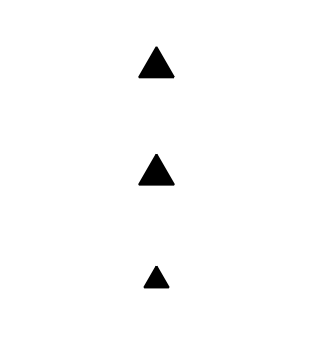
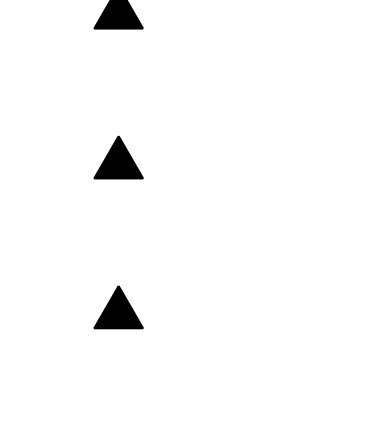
part: (156, 276) -> (118, 306), size x1.43

